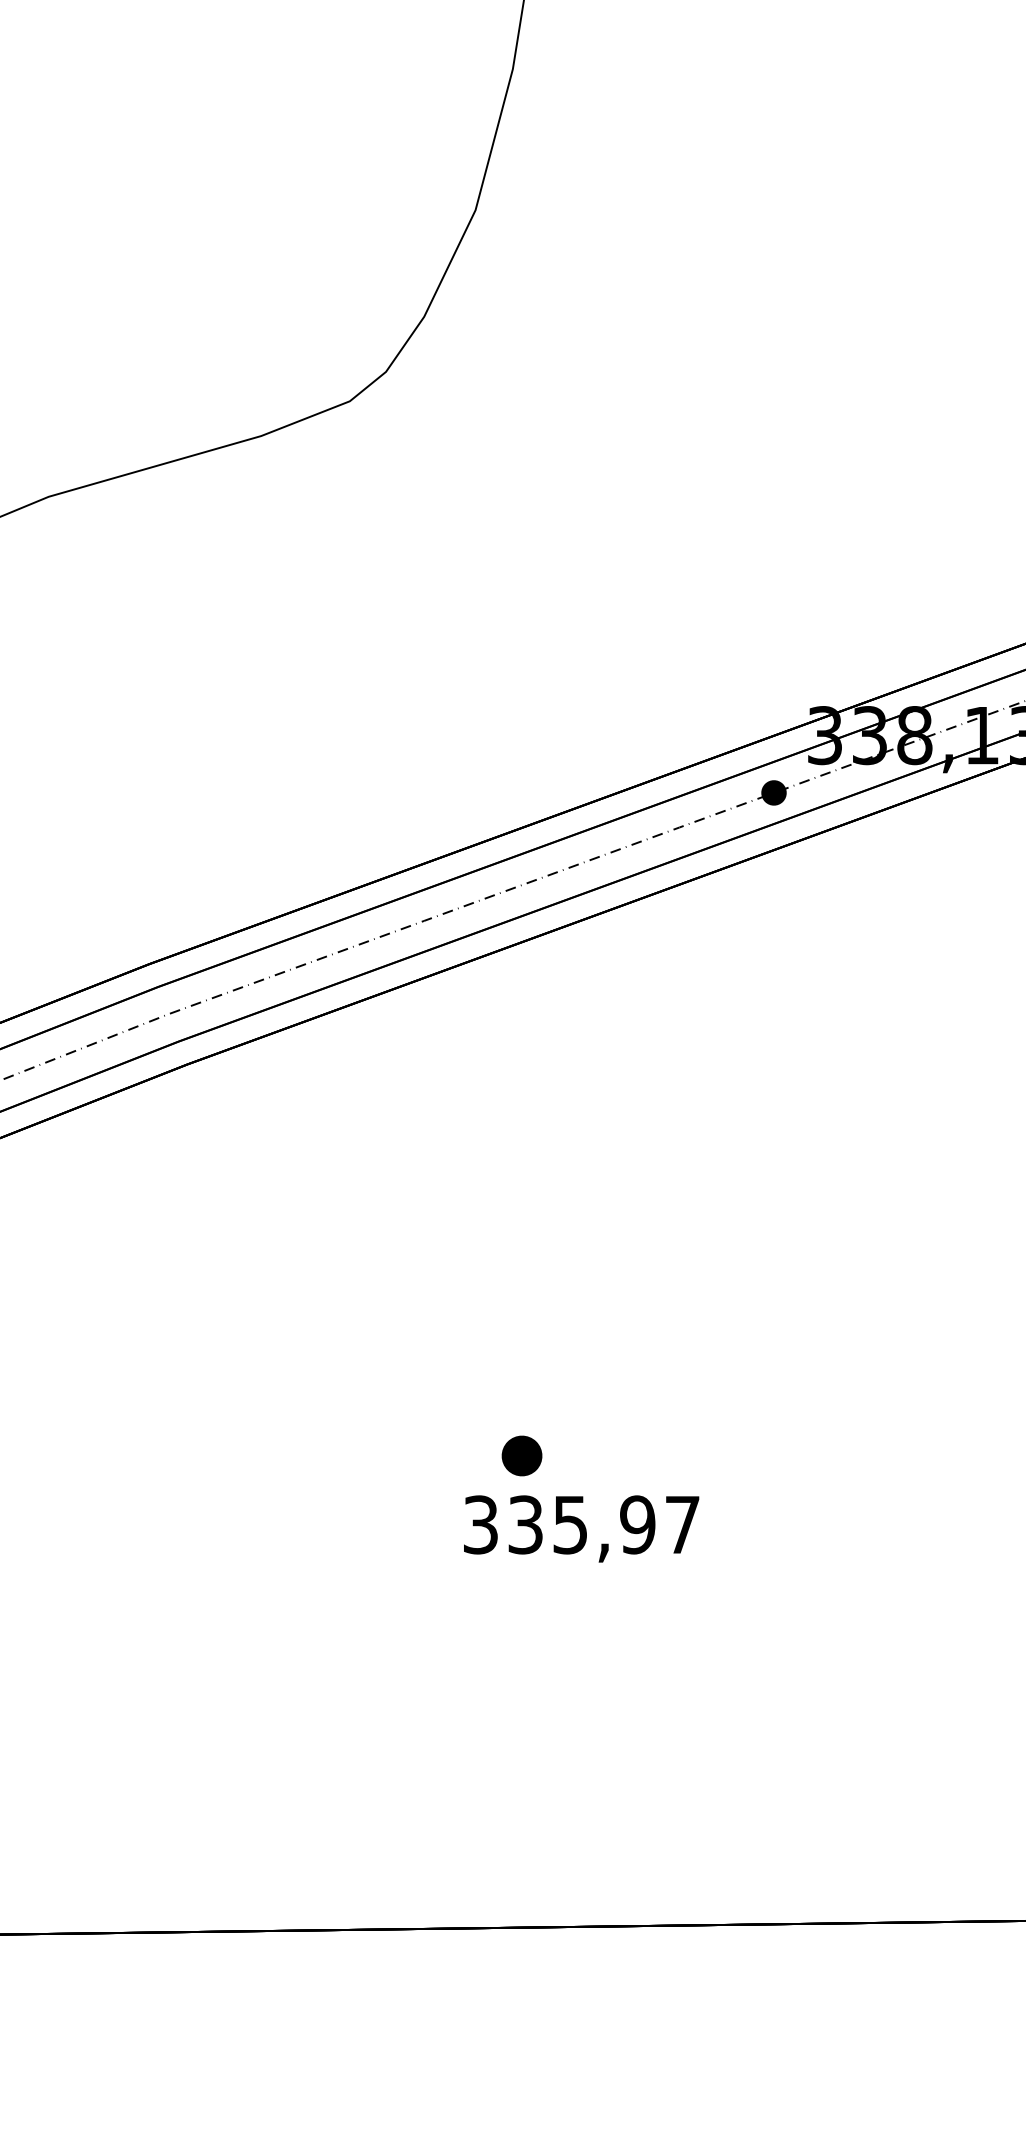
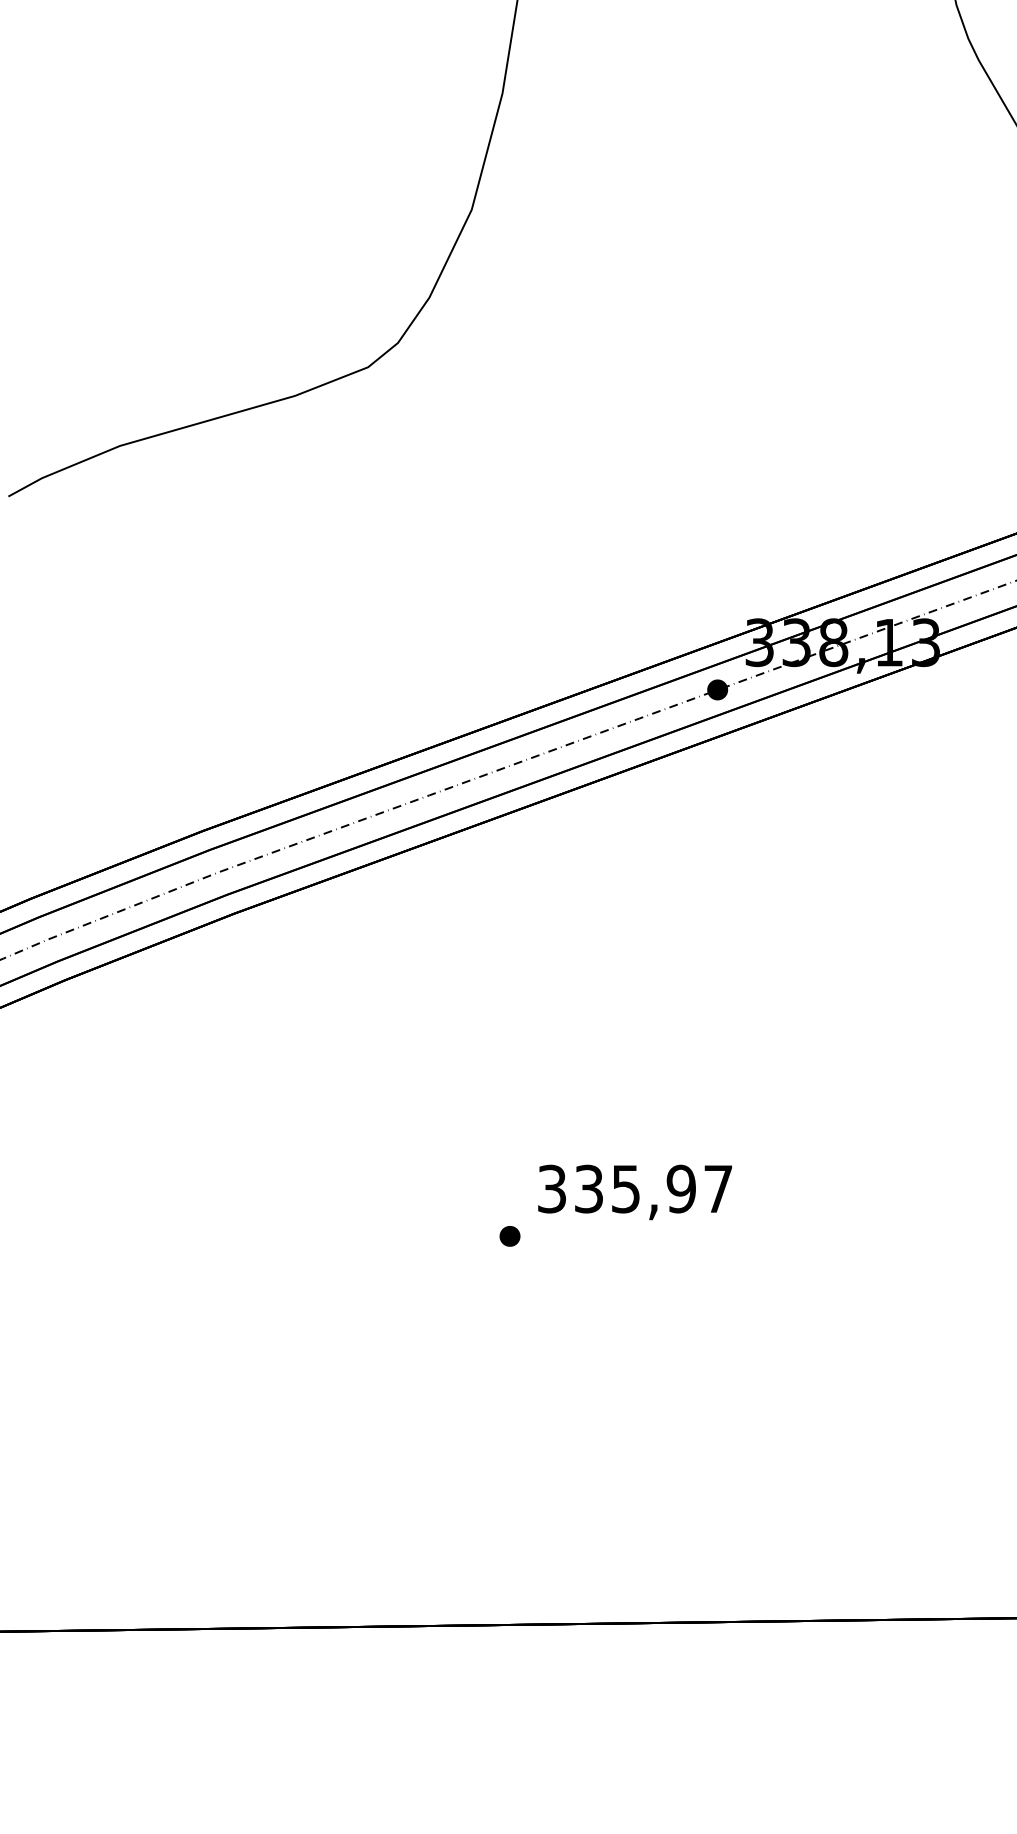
part: (521, 1456) -> (509, 1236), size x0.62
text: (580, 1529) -> (634, 1192), moved

